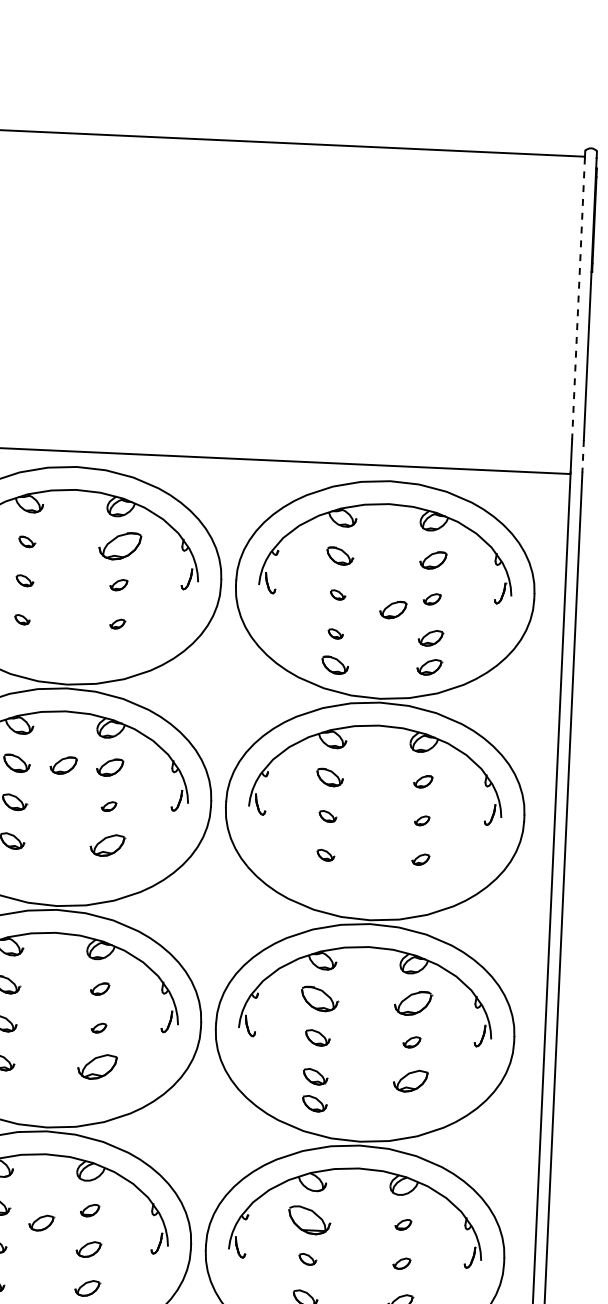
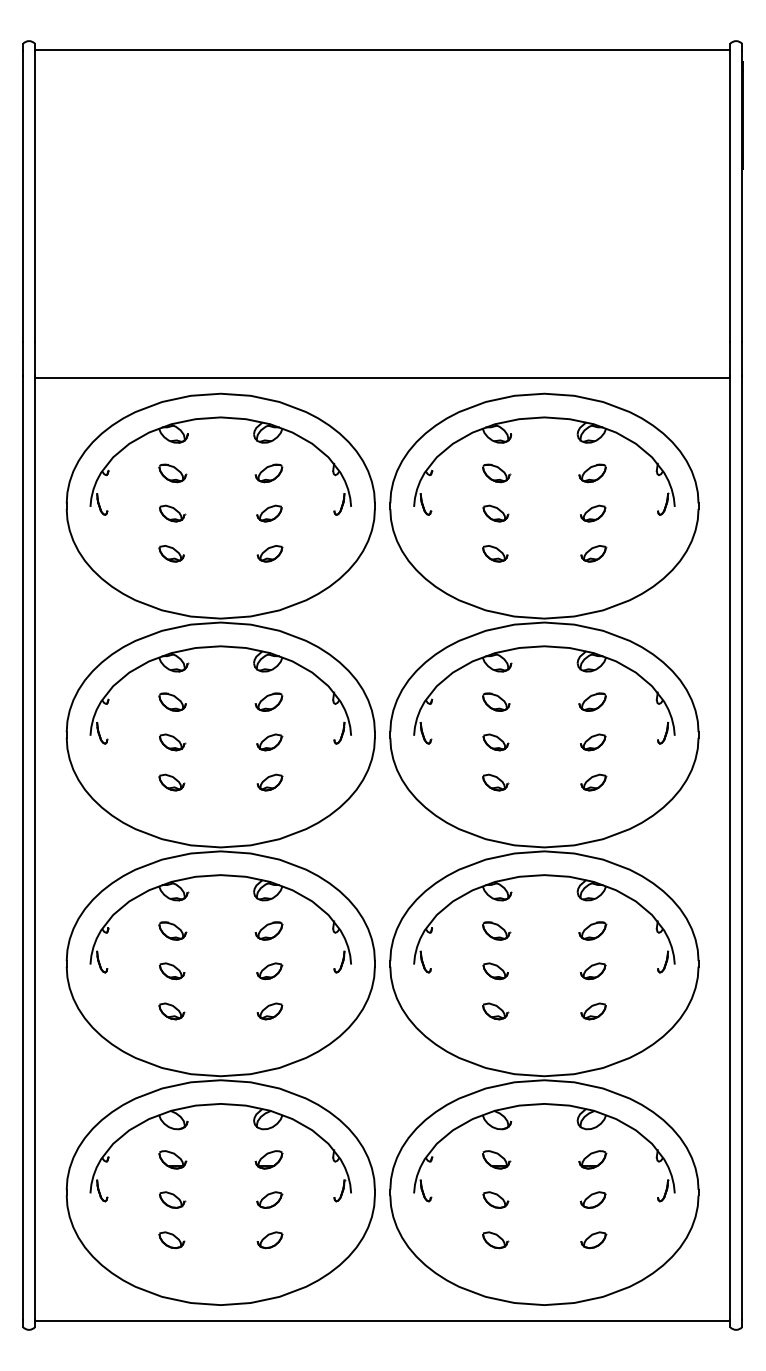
line: (578, 298) -> (730, 196), dashed -> solid
line: (583, 456) -> (742, 359), dashed -> solid
part: (26, 542) -> (172, 473), size x1.67
part: (119, 546) -> (268, 473), size x0.62
part: (24, 580) -> (172, 513), size x1.43
part: (118, 585) -> (269, 513), size x1.43
part: (337, 594) -> (495, 513), size x1.67
part: (432, 599) -> (593, 513), size x1.43
part: (393, 610) -> (553, 526), removed
part: (22, 619) -> (171, 553), size x1.67
part: (117, 623) -> (269, 553), size x1.67
part: (335, 633) -> (495, 553), size x1.67
part: (335, 664) -> (496, 585), removed
part: (429, 667) -> (593, 583), removed
part: (63, 764) -> (220, 701), removed
part: (423, 781) -> (592, 701), size x1.43
part: (108, 806) -> (269, 742), size x1.67
part: (327, 816) -> (495, 742), size x1.43
part: (422, 820) -> (593, 742), size x1.67
part: (107, 845) -> (269, 782), size x0.71
part: (325, 855) -> (495, 782), size x1.43
part: (420, 859) -> (593, 782), size x1.43
part: (99, 988) -> (268, 930), size x1.43
part: (320, 998) -> (496, 930), size x0.71
part: (413, 1002) -> (592, 930), size x0.71
part: (98, 1028) -> (269, 971), size x1.67
part: (411, 1042) -> (592, 971), size x1.43
part: (96, 1066) -> (269, 1011), size x0.62
part: (410, 1081) -> (593, 1011), size x0.71
part: (314, 1104) -> (495, 1039), removed
part: (89, 1210) -> (268, 1159), size x1.43
part: (310, 1220) -> (496, 1159), size x0.62
part: (41, 1222) -> (219, 1174), removed
part: (403, 1224) -> (592, 1159), size x1.67
part: (307, 1258) -> (495, 1199), size x1.43
part: (401, 1263) -> (592, 1199), size x1.43

